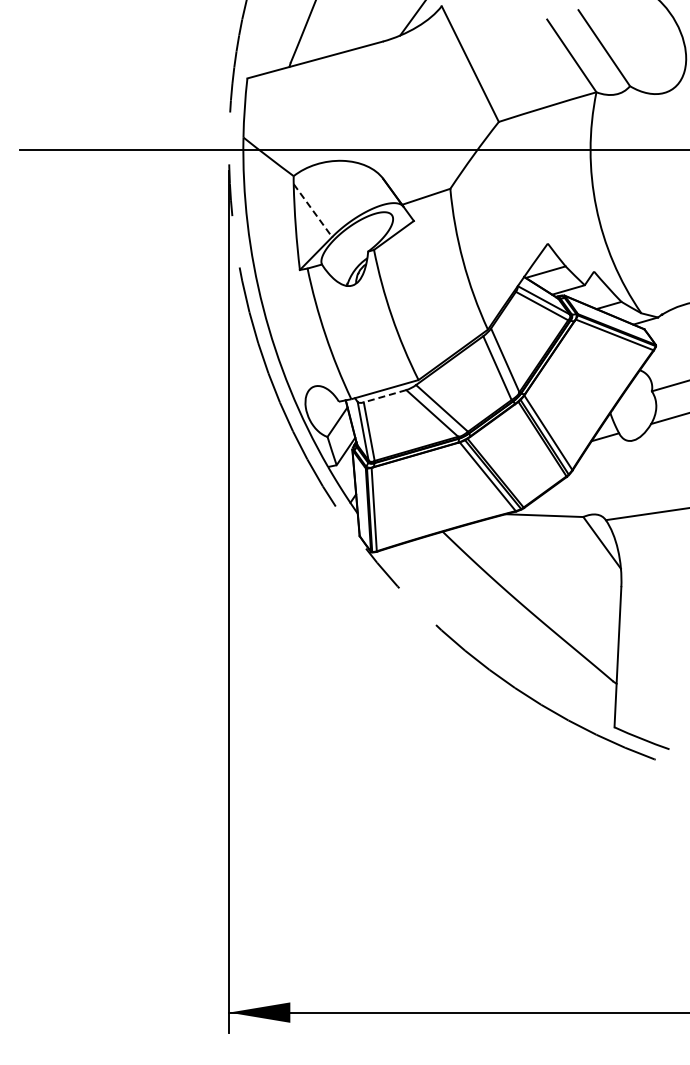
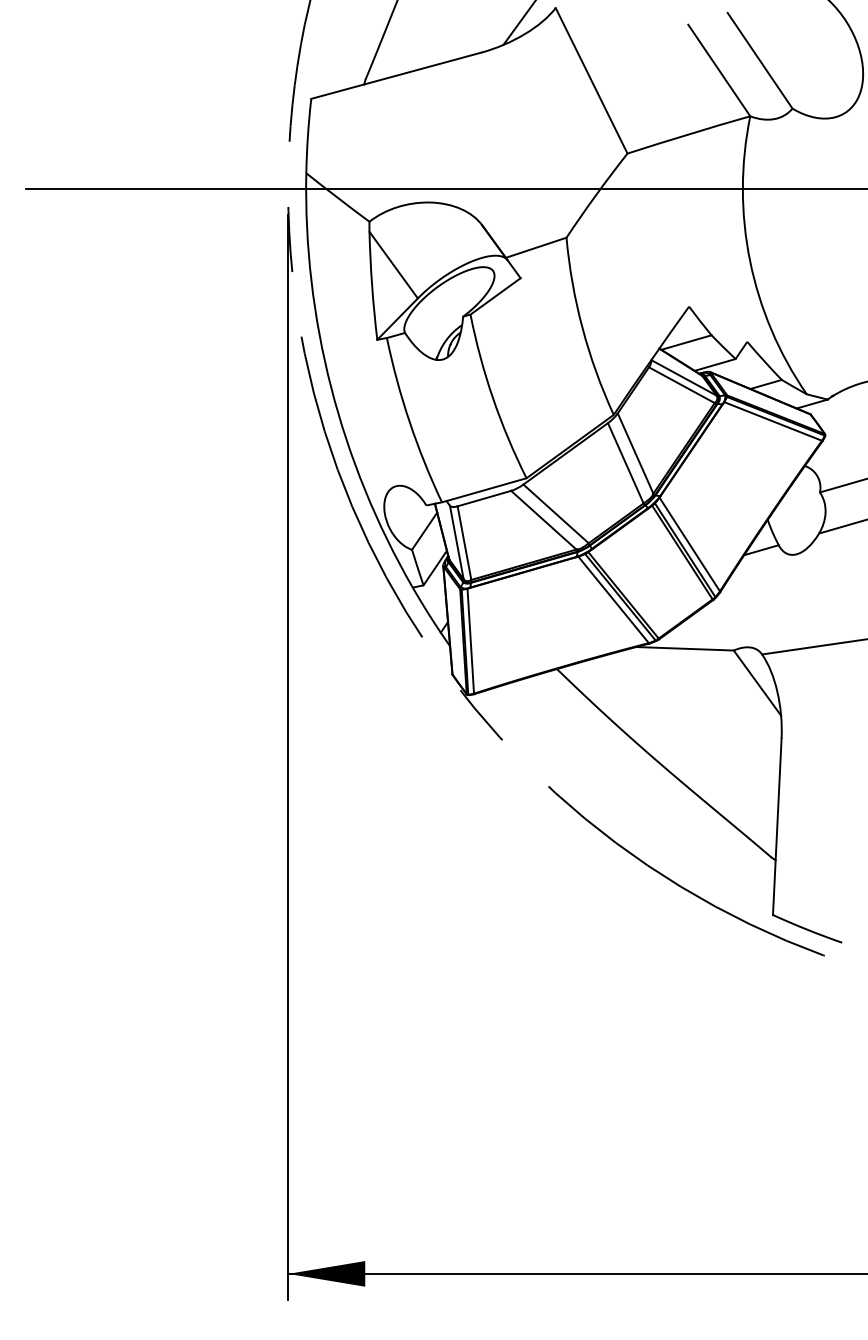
line: (312, 210) -> (393, 264), dashed -> solid
line: (384, 396) -> (483, 498), dashed -> solid

